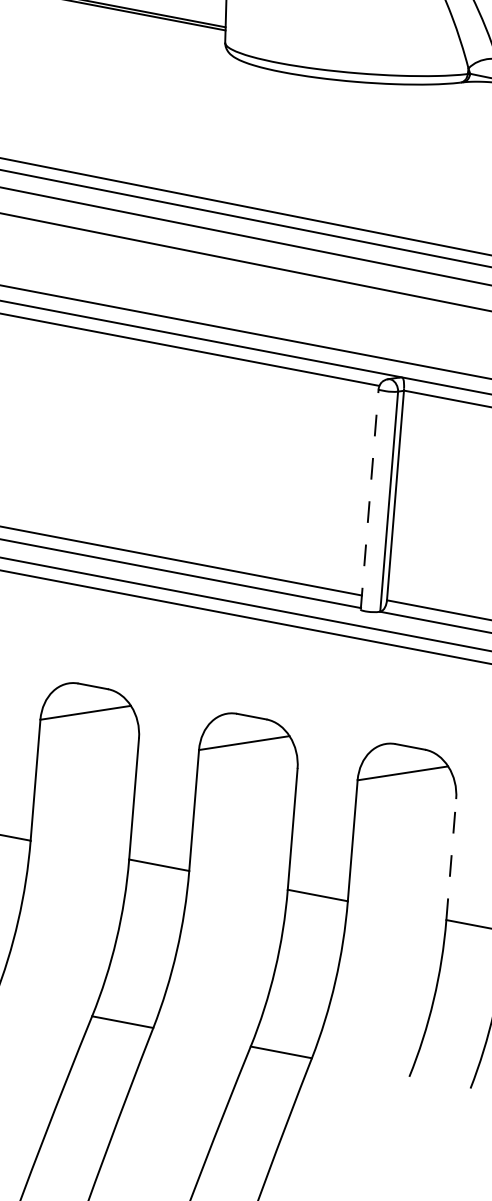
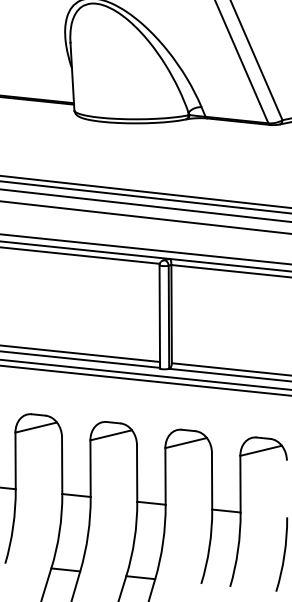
line: (369, 498) -> (159, 316), dashed -> solid
line: (452, 858) -> (212, 480), dashed -> solid

